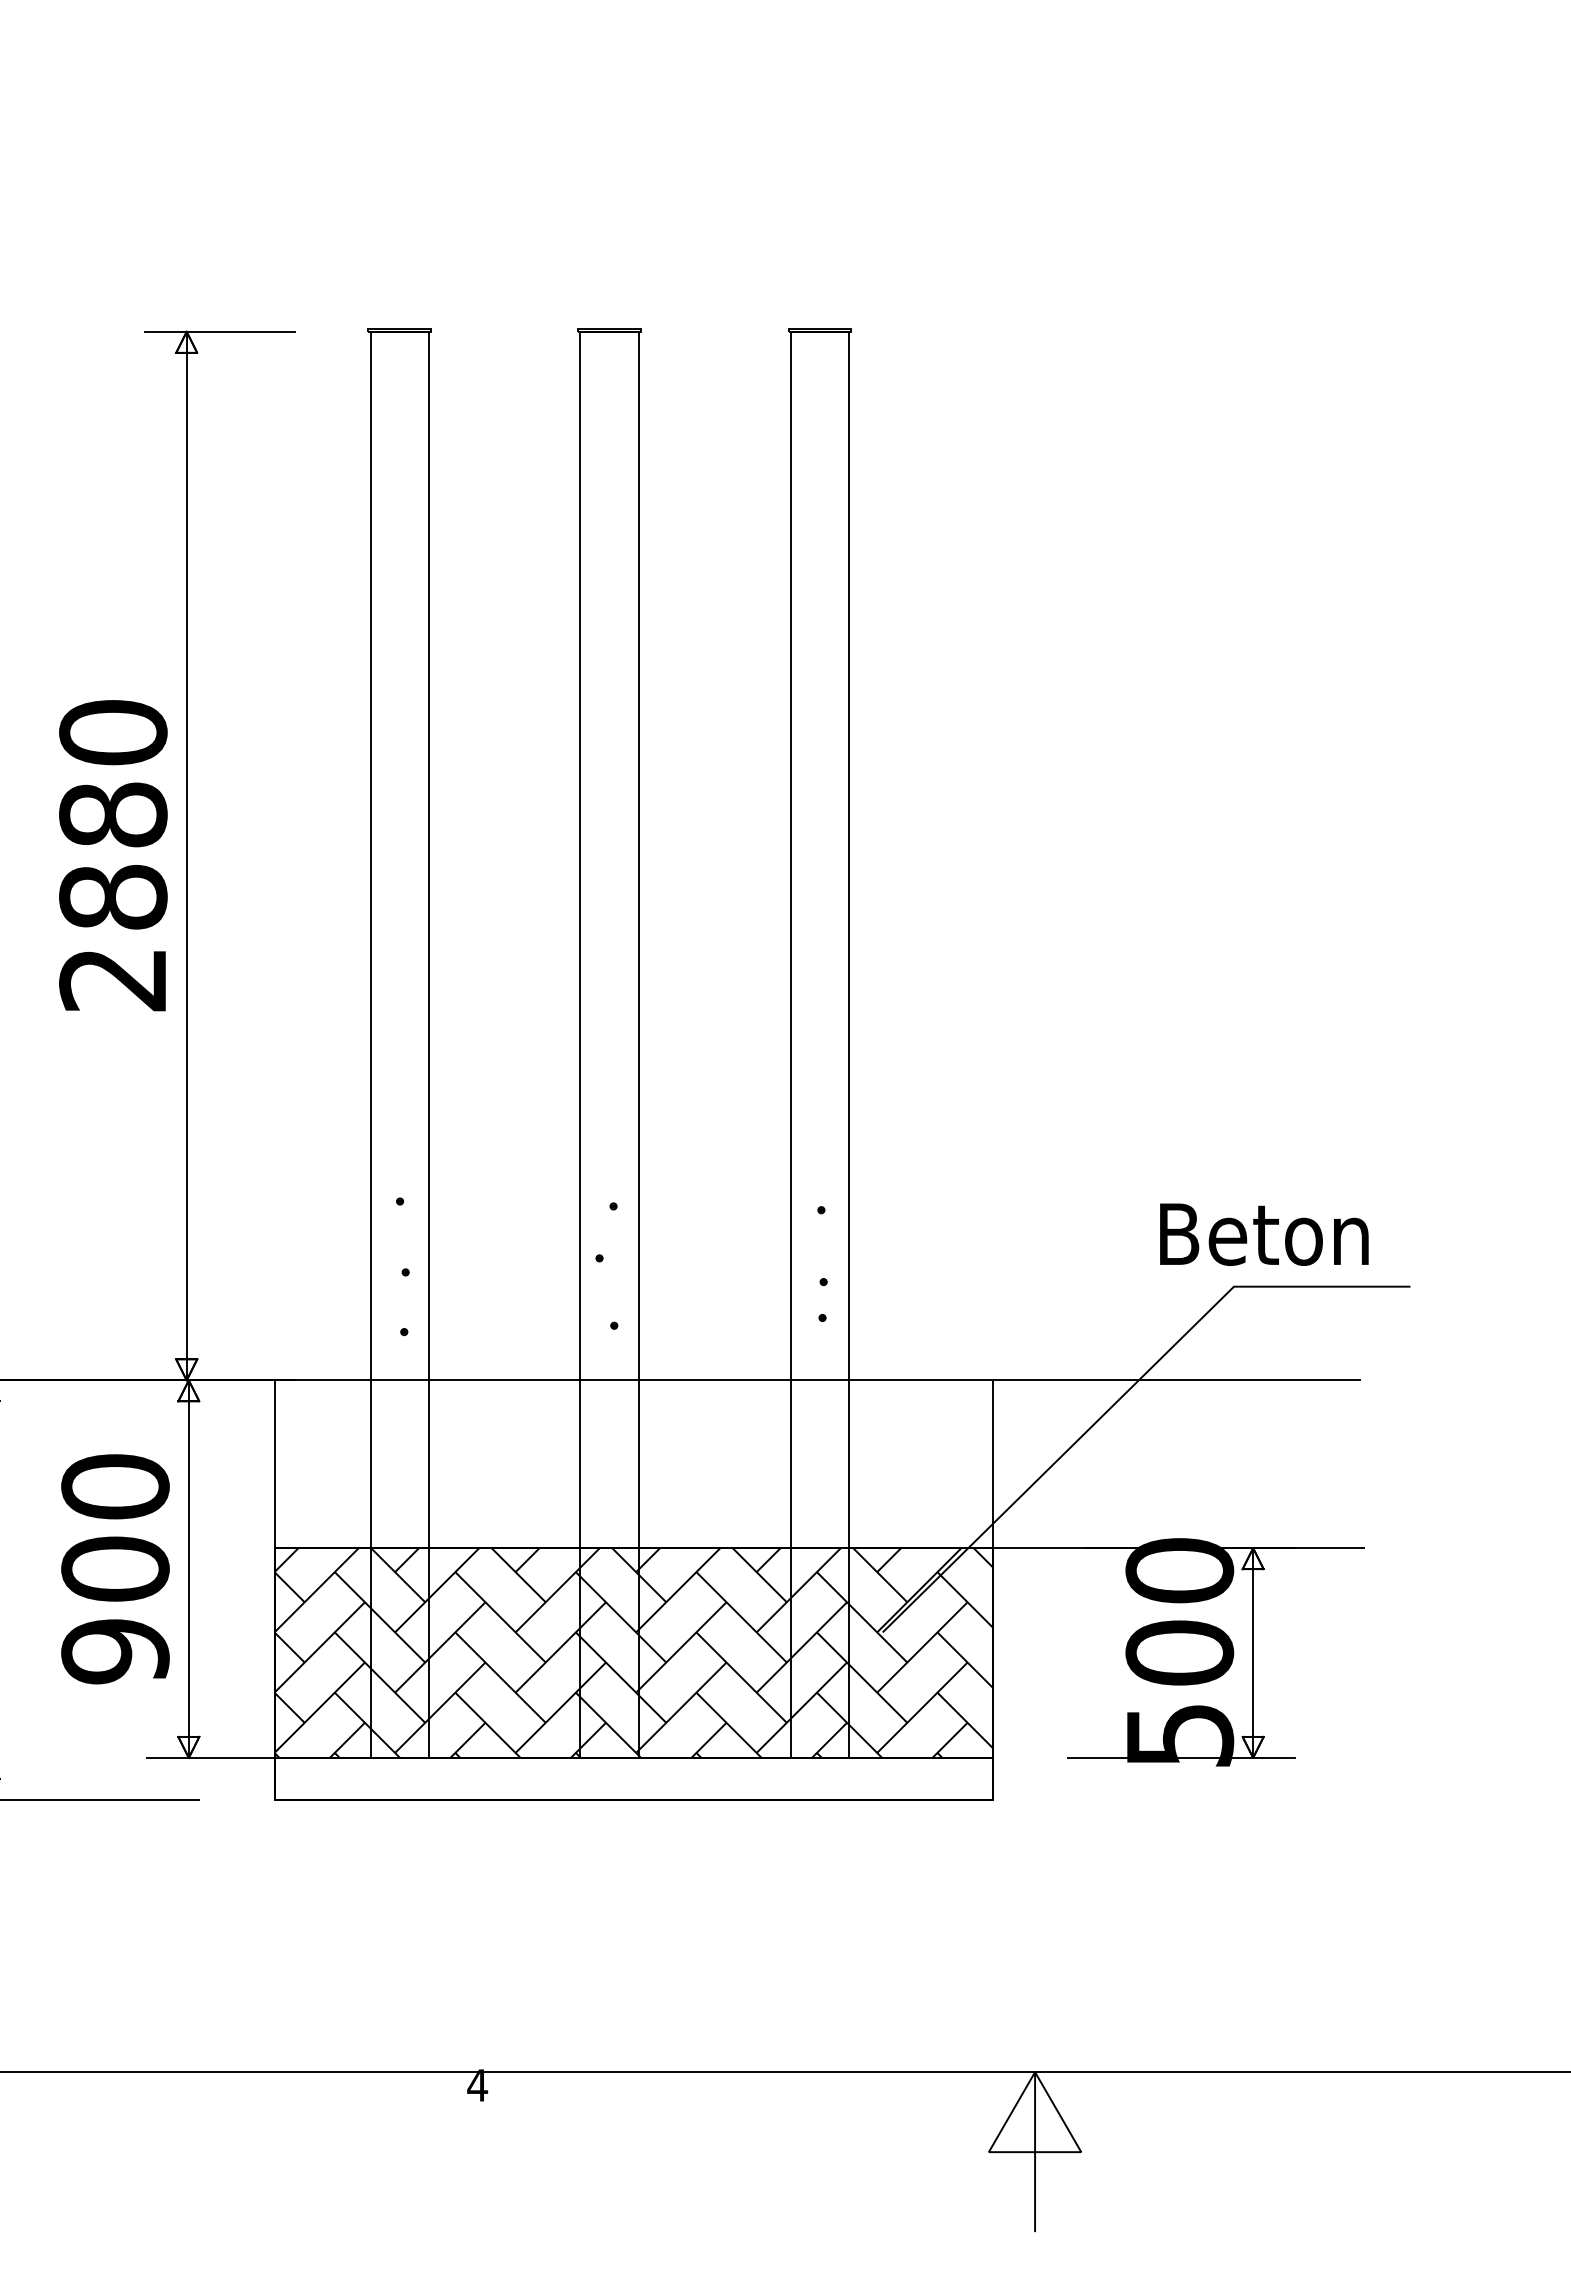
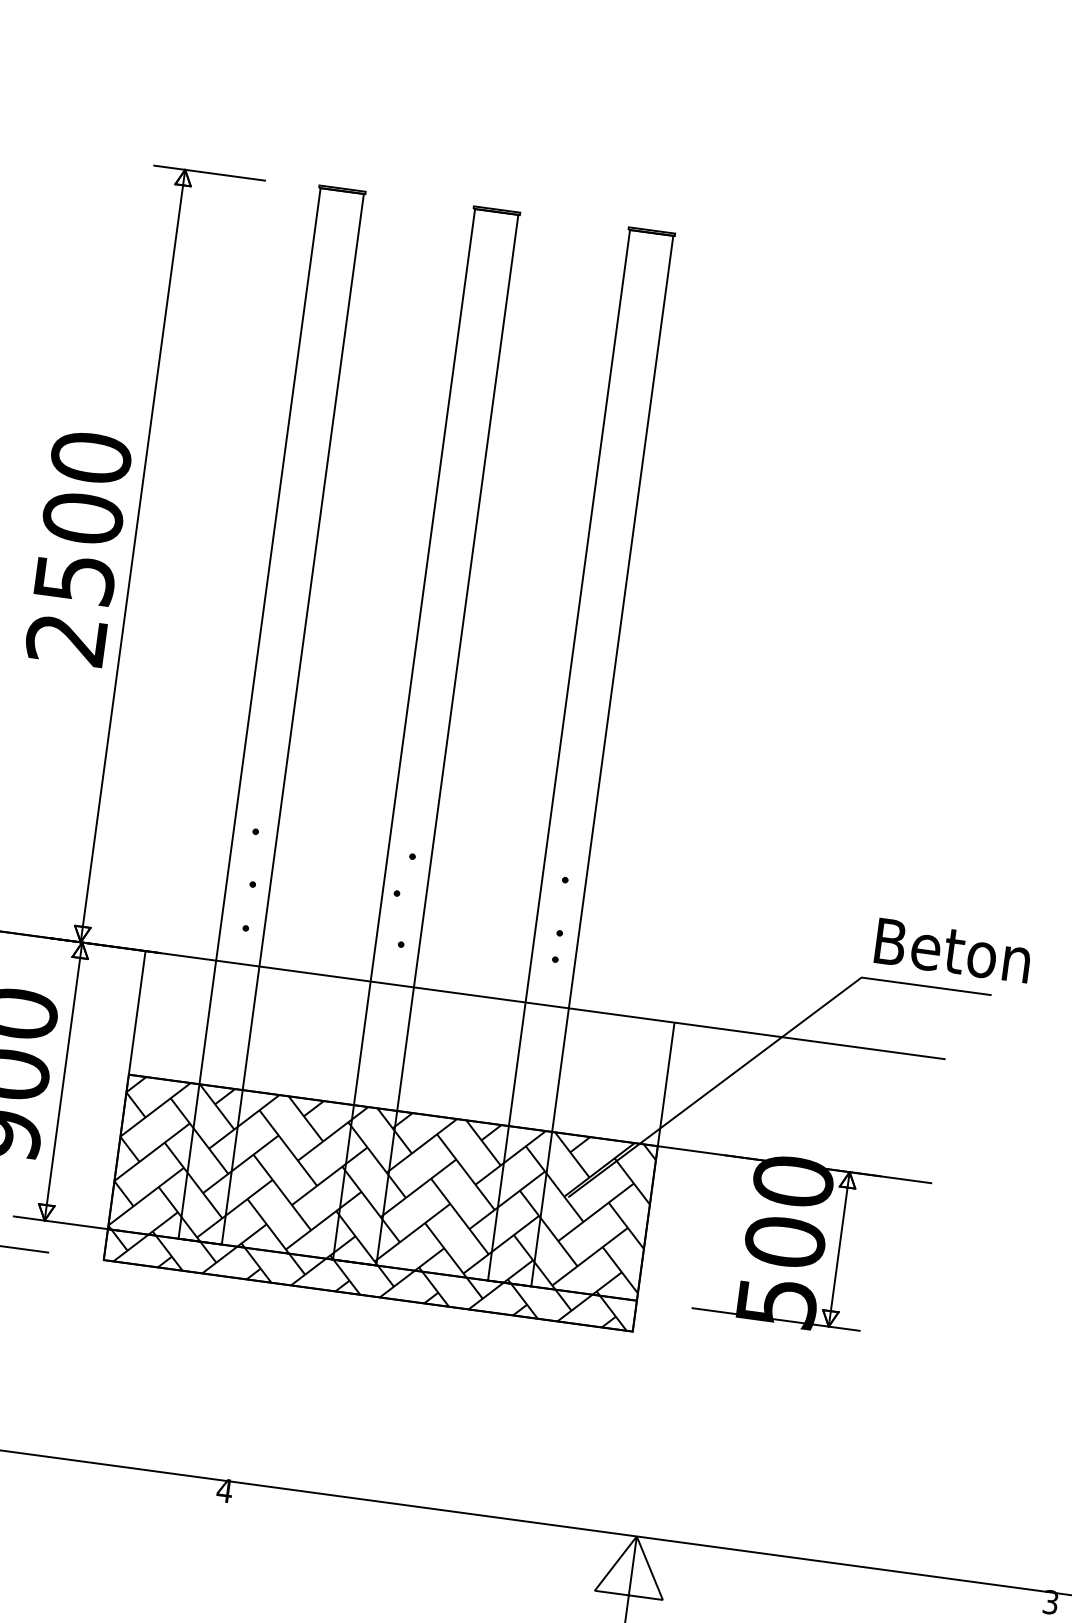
text: (113, 855) -> (79, 548), 2880 -> 2500
text: (1264, 1234) -> (953, 950), moved
hatch: (631, 1778) -> (368, 1279), added

